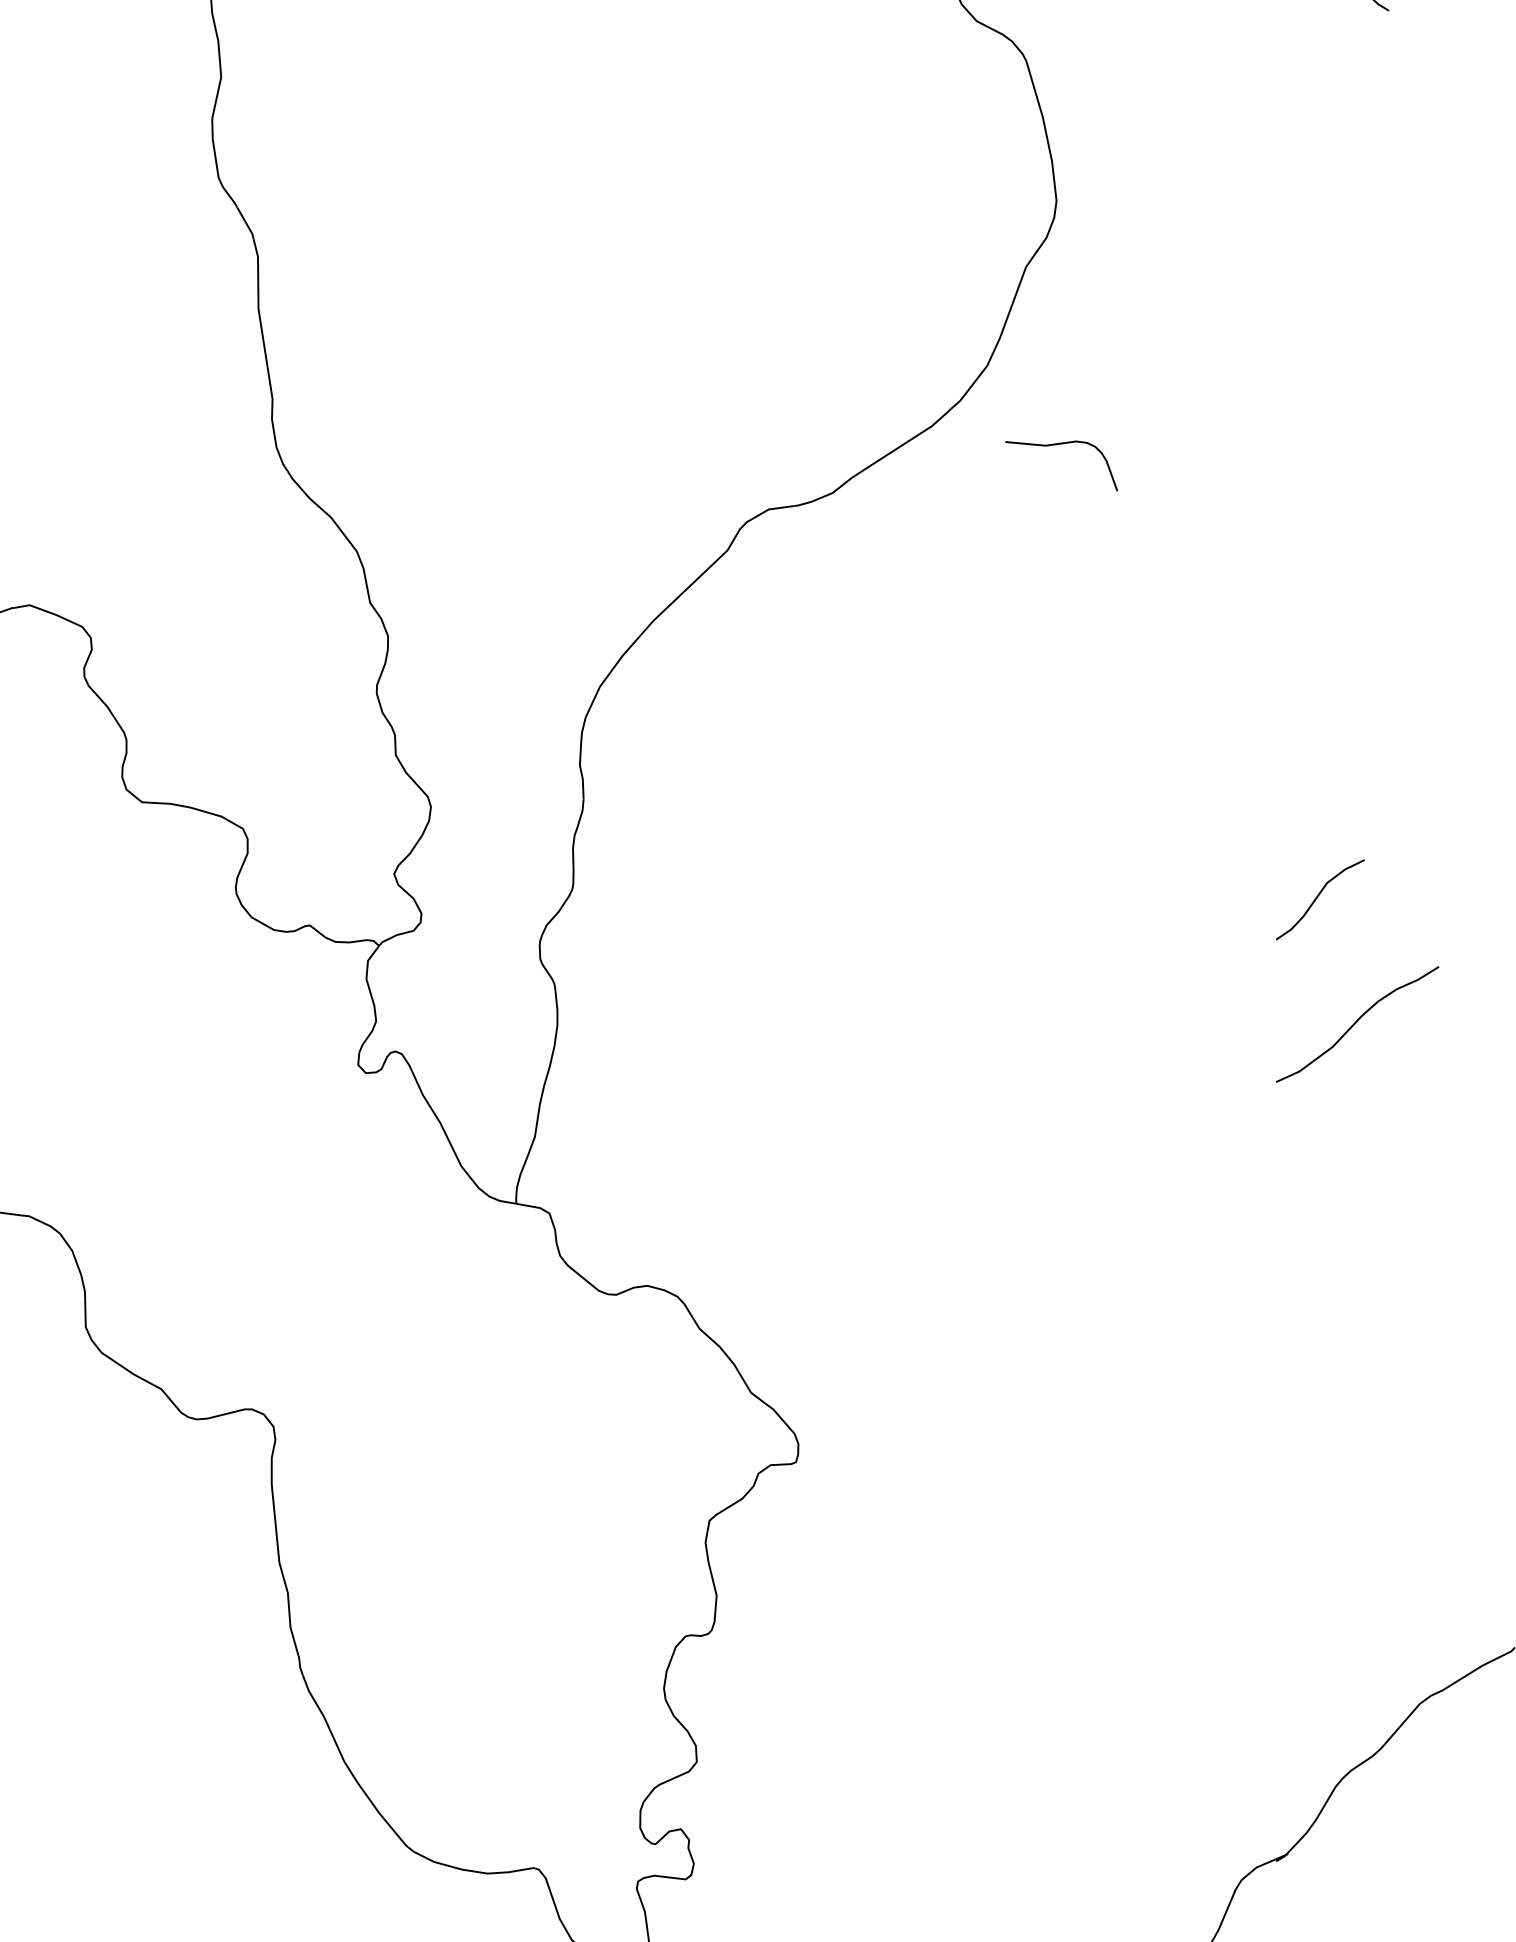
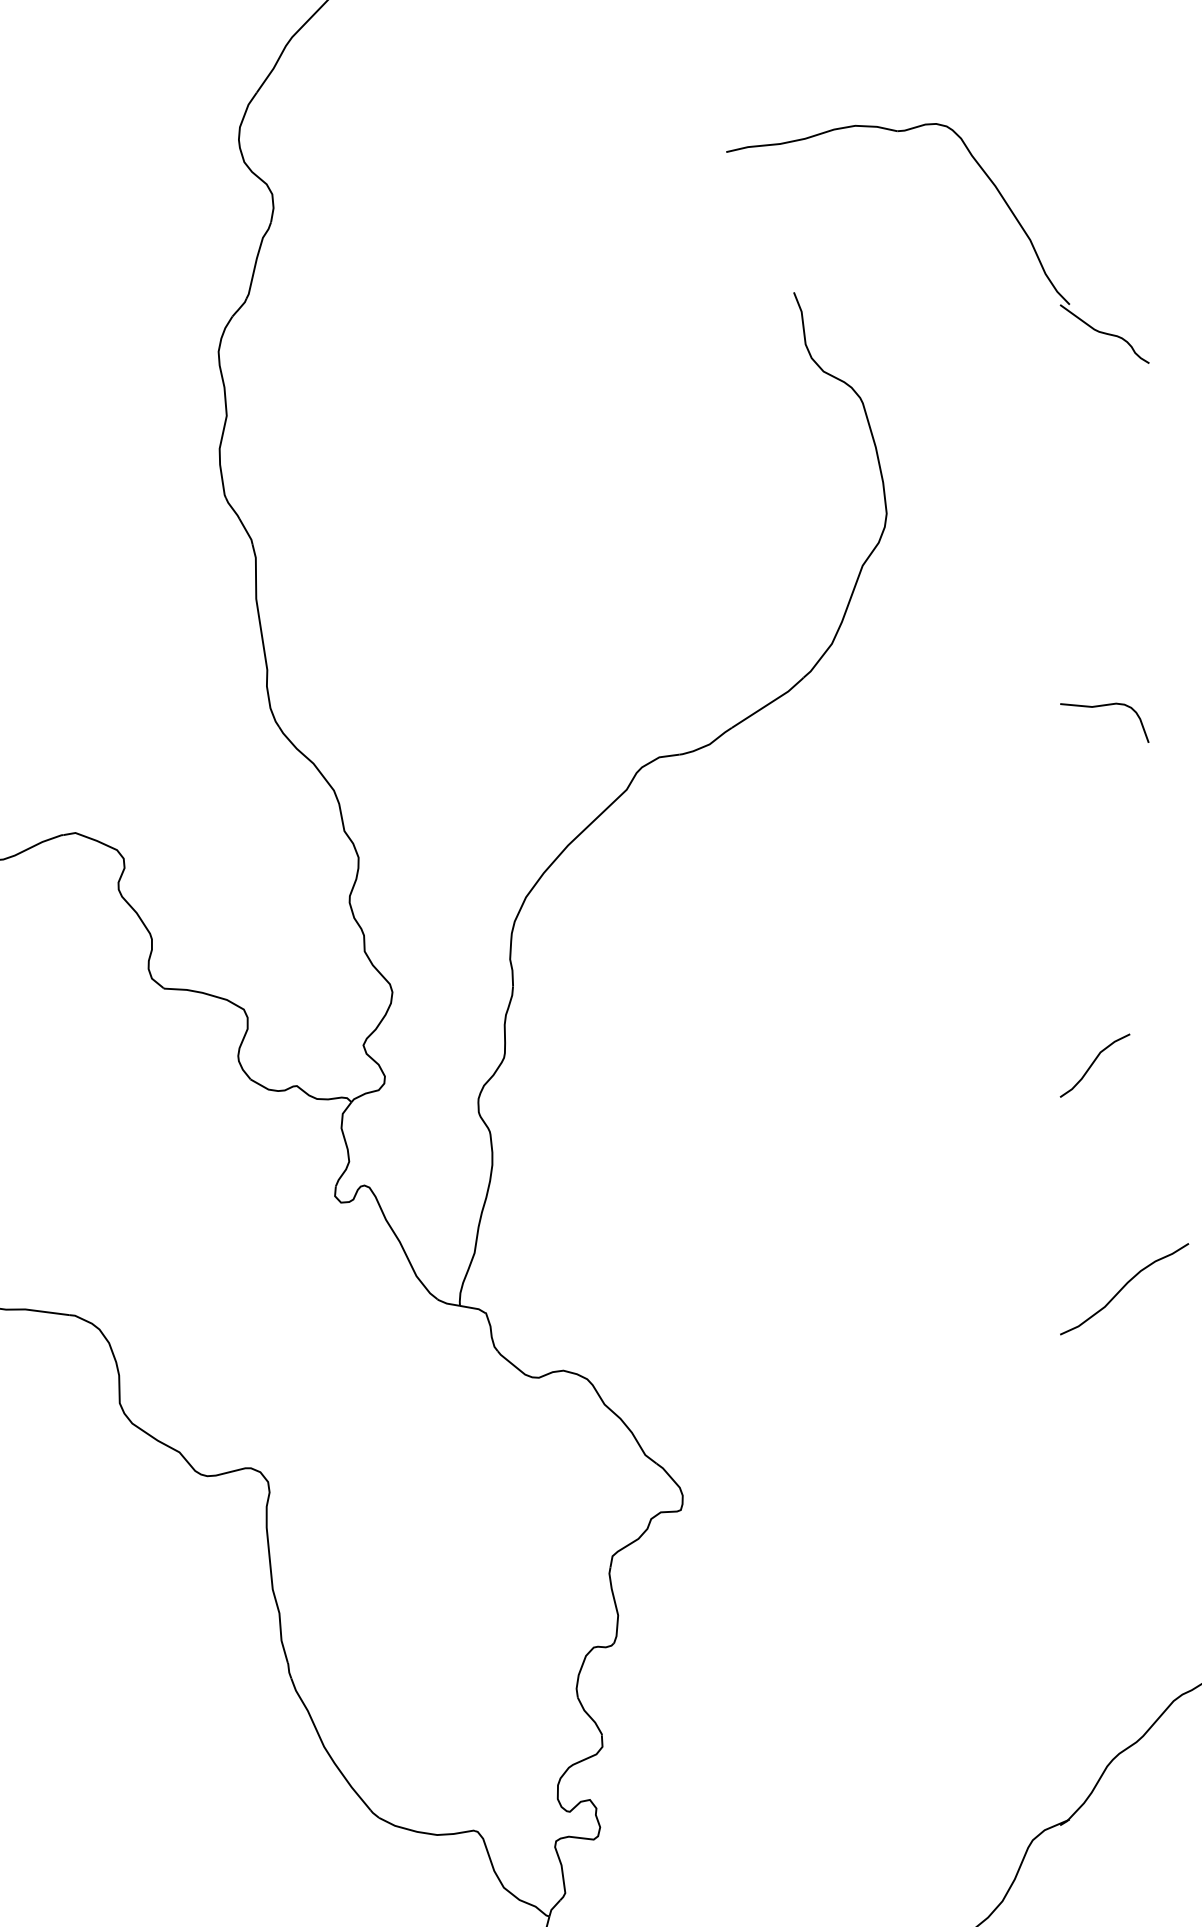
curve: (1061, 445) -> (1104, 706), moved
curve: (1356, 1023) -> (1123, 1288), moved

